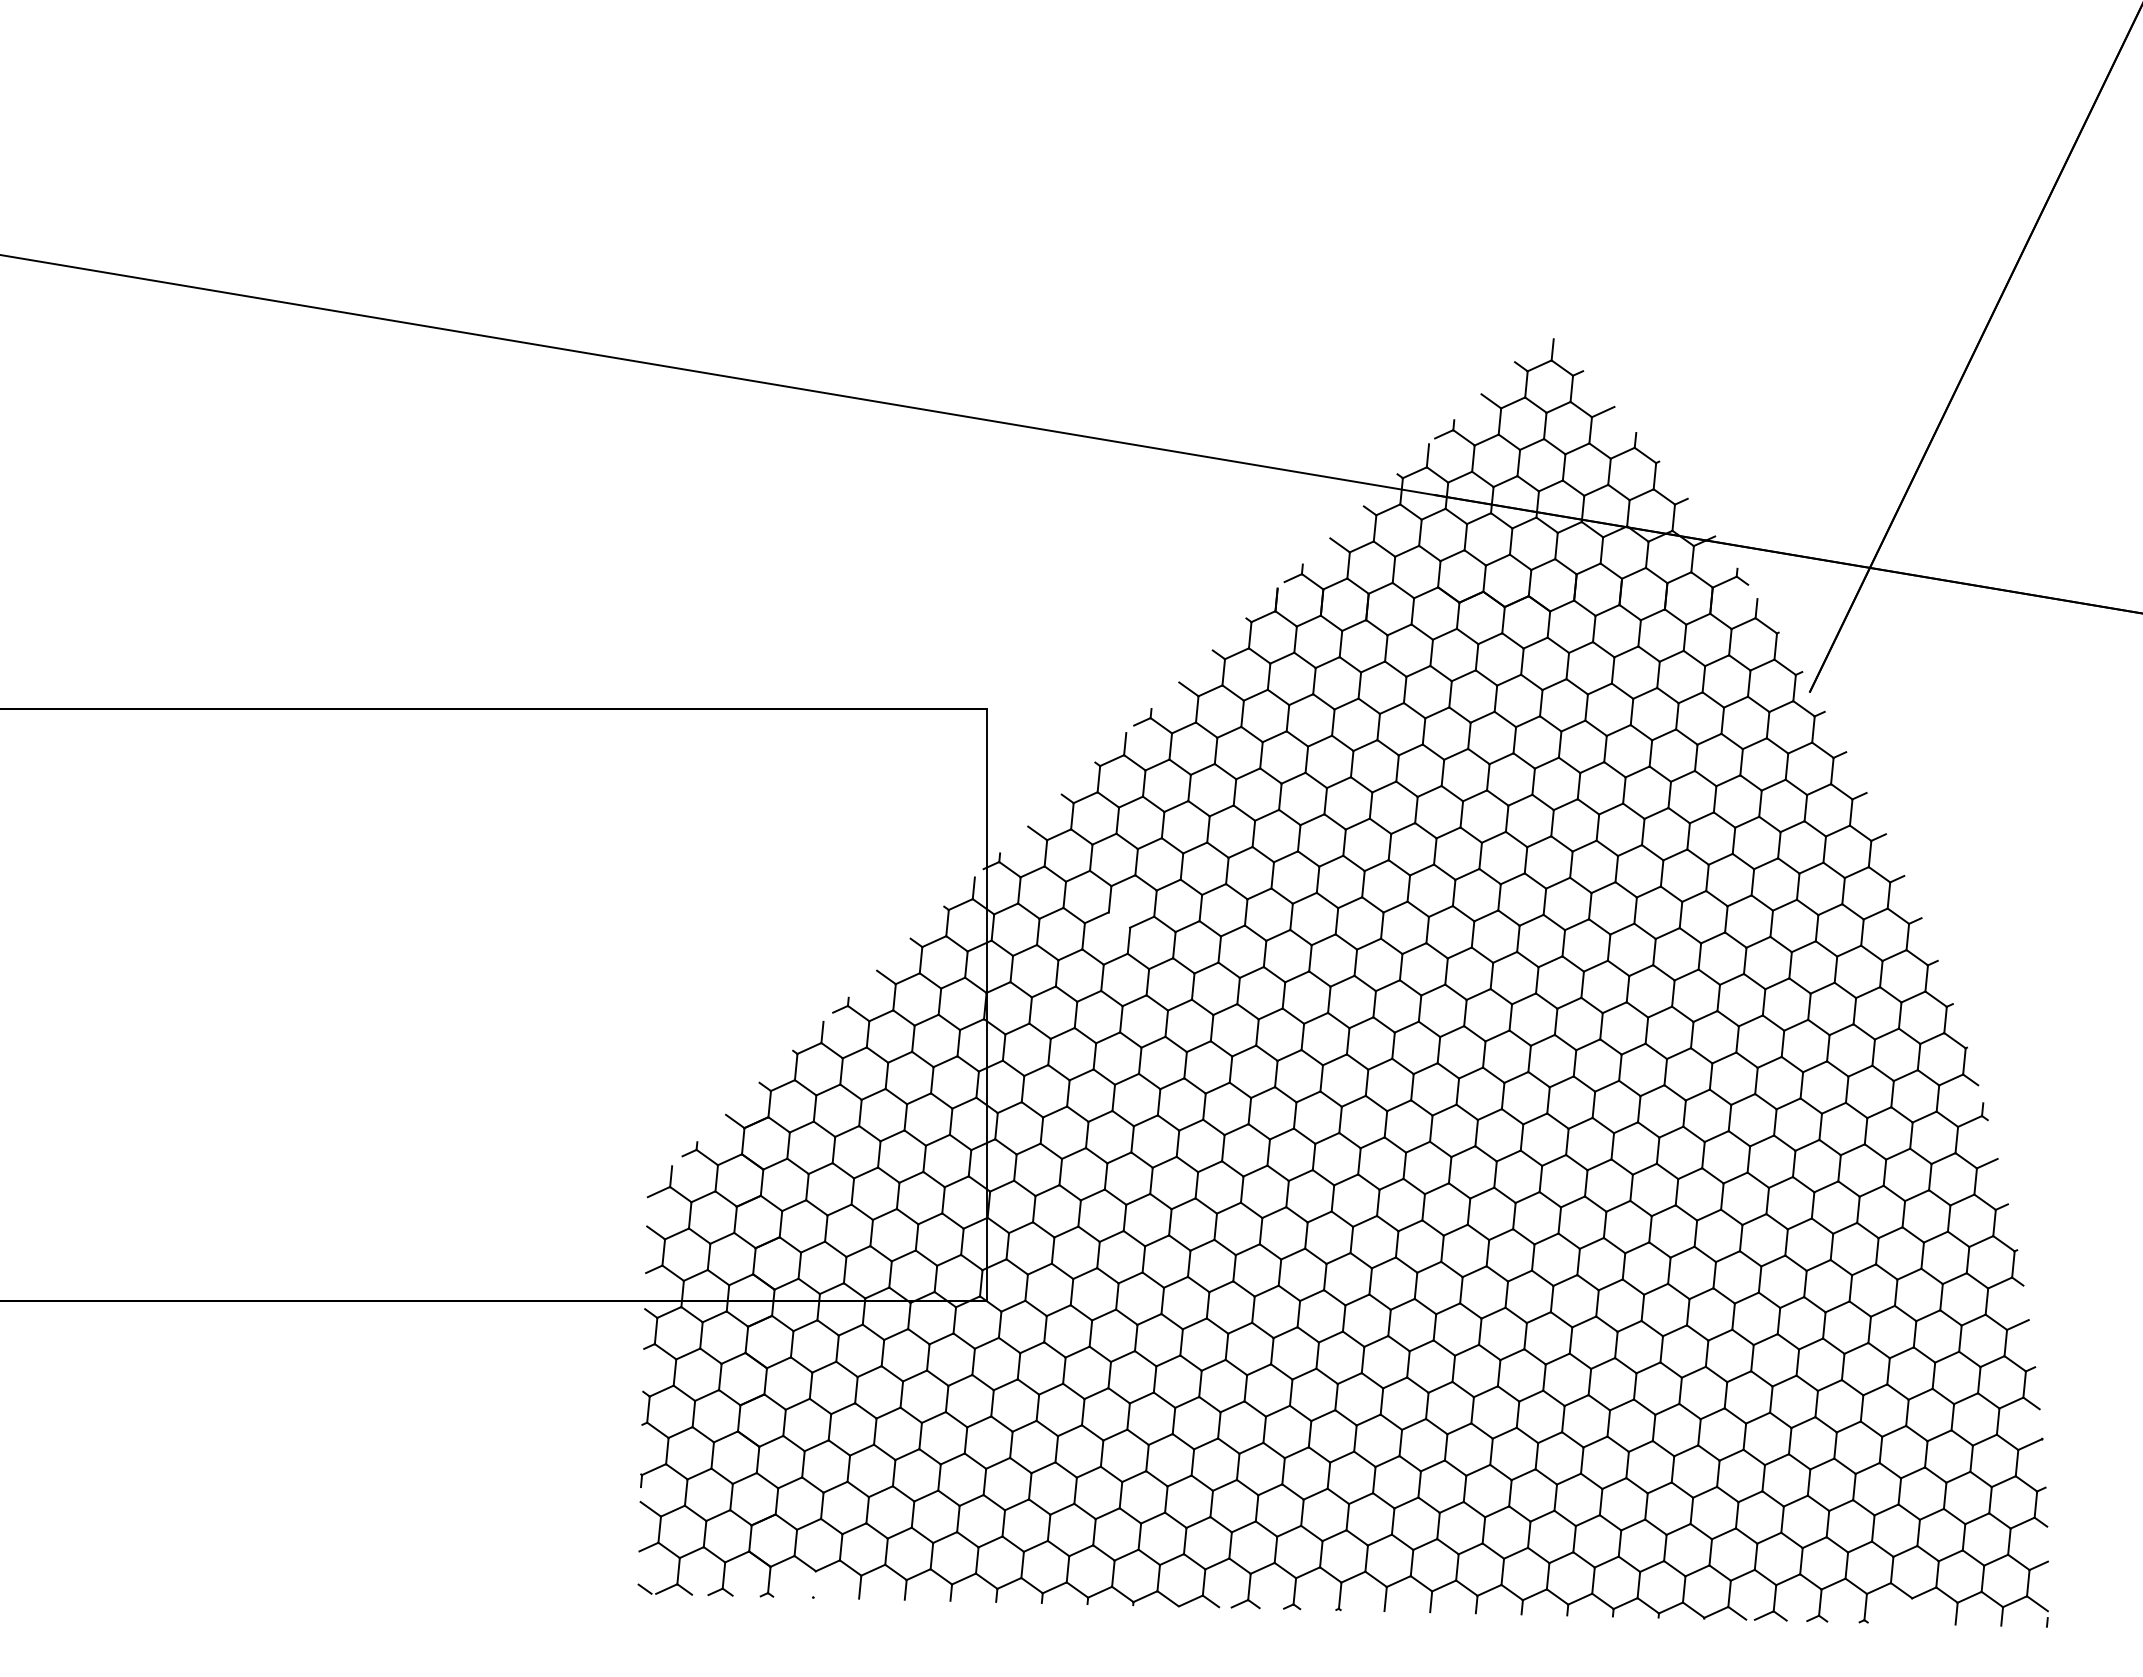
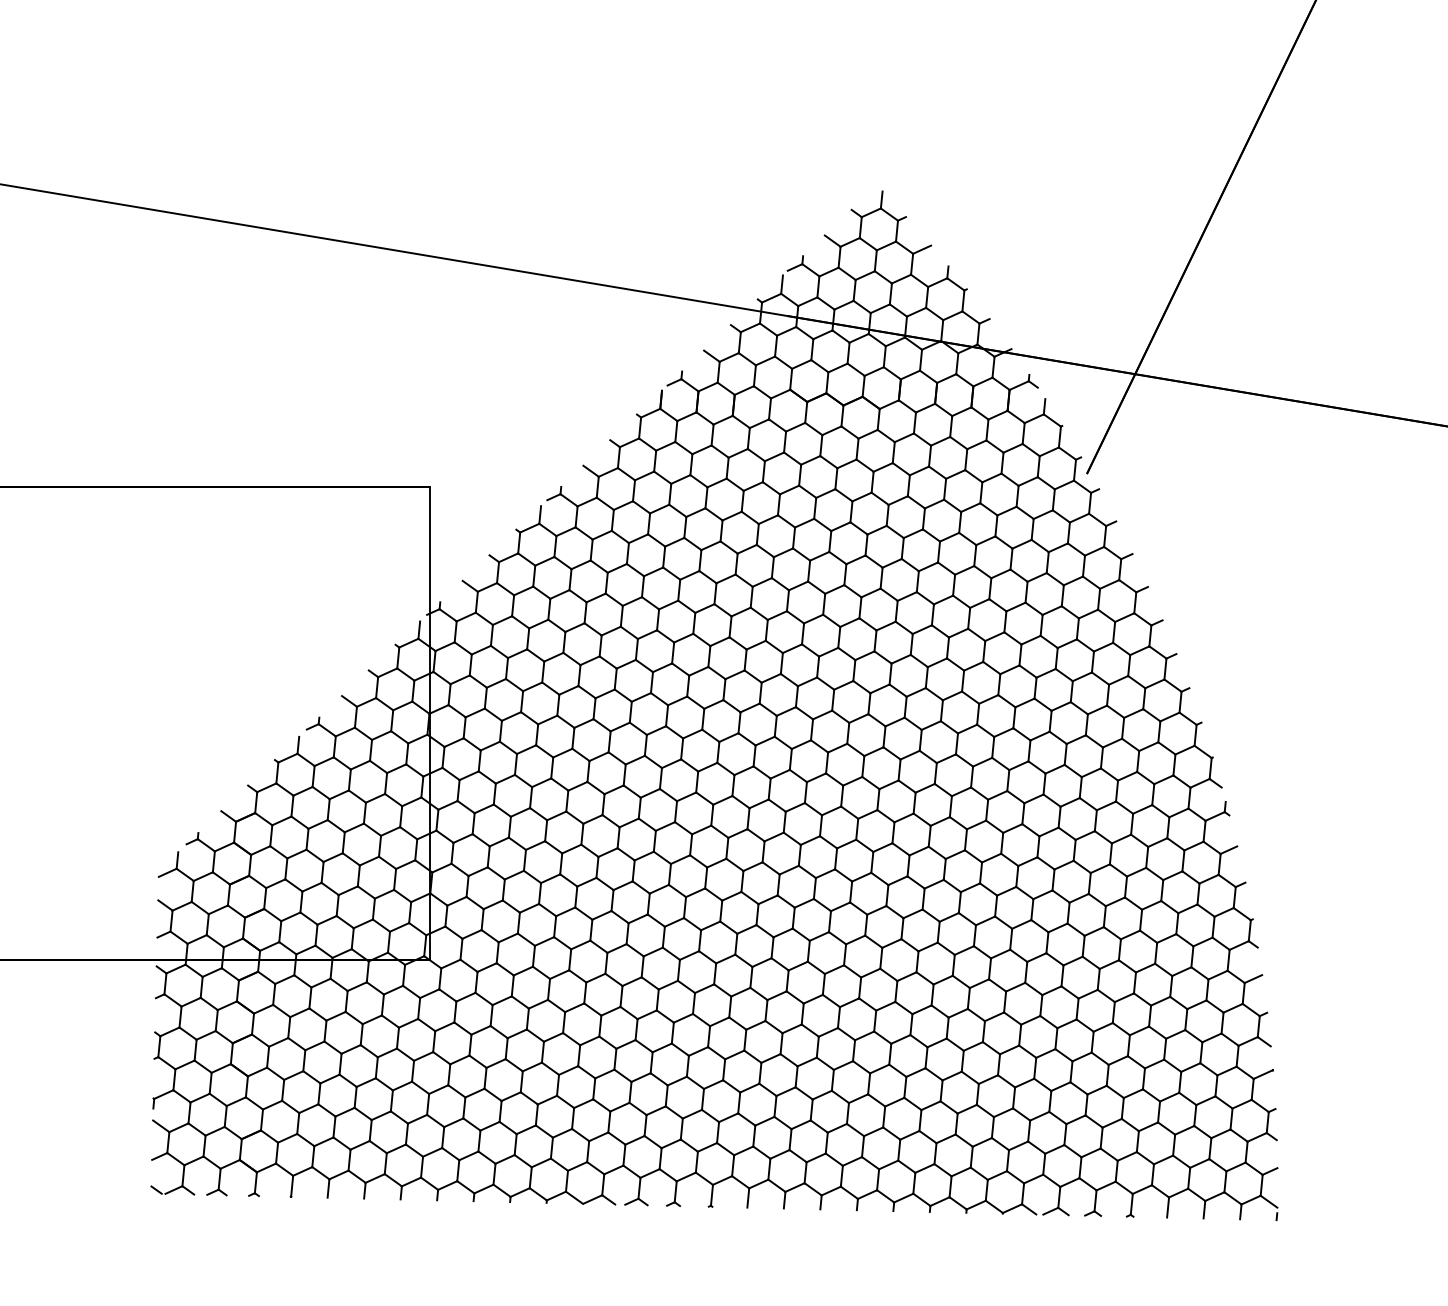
line: (1119, 919) -> (535, 655), added
line: (814, 1584) -> (291, 1186), added
line: (1910, 1610) -> (1167, 1207), added

